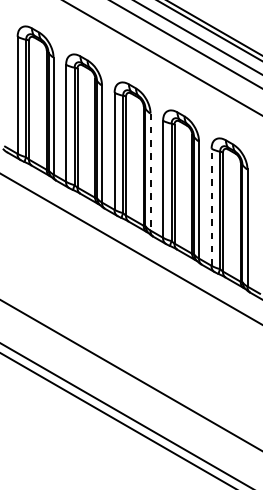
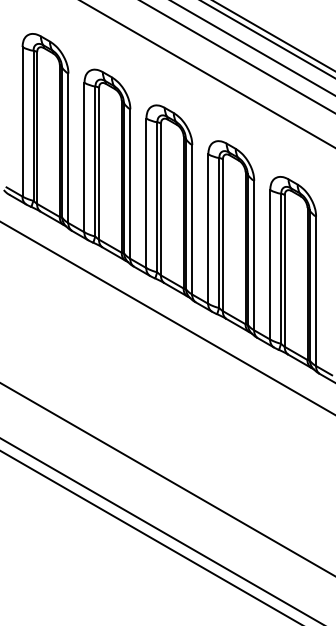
line: (150, 171) -> (192, 219), dashed -> solid
line: (211, 207) -> (270, 264), dashed -> solid

